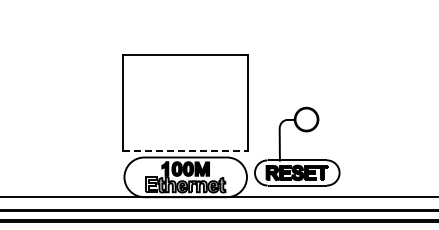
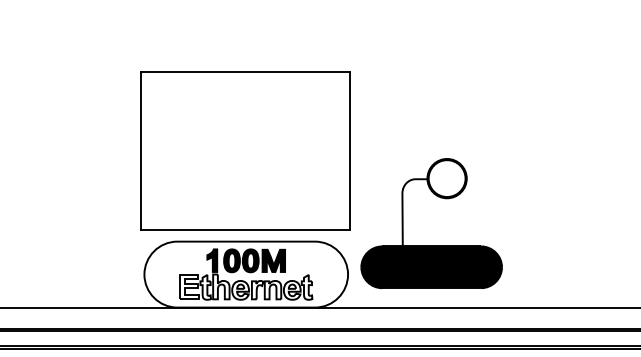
line: (185, 150) -> (245, 229), dashed -> solid
fill: (296, 172) -> (430, 266), added

